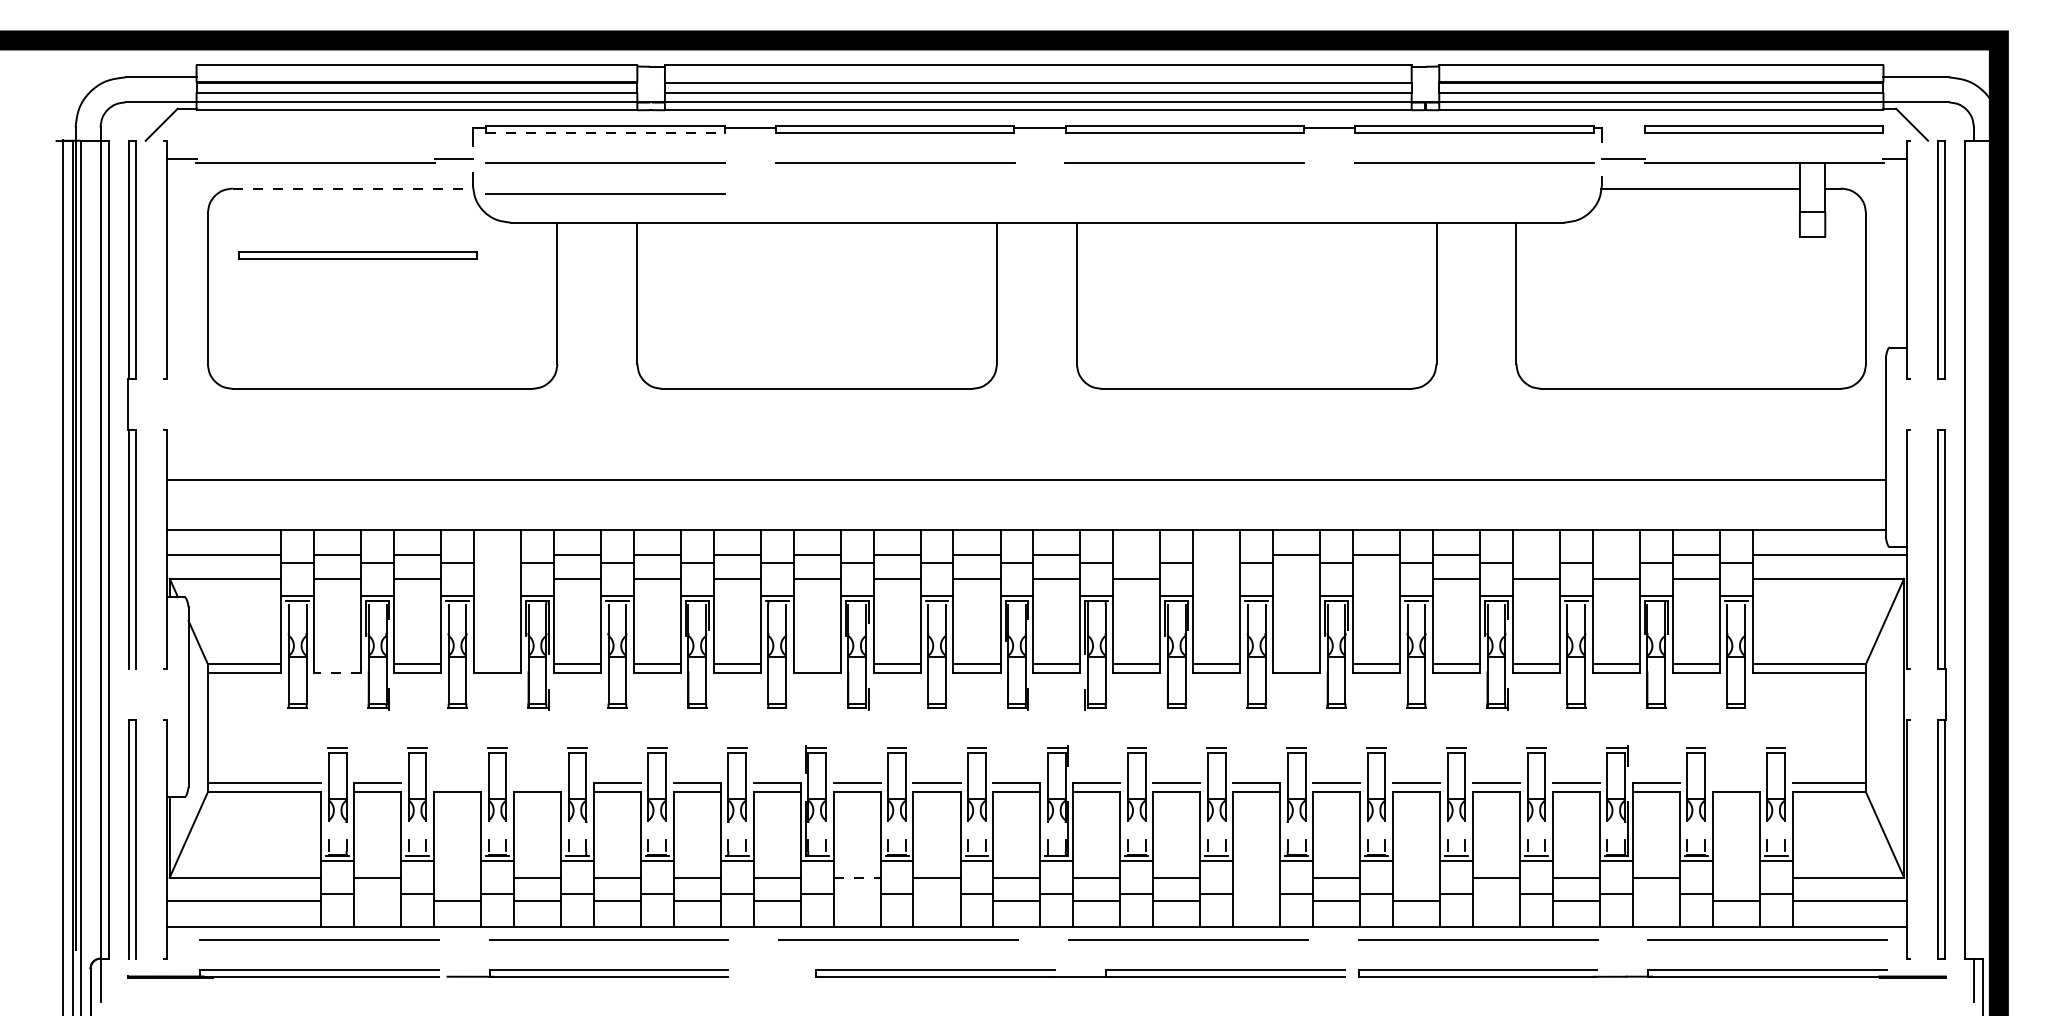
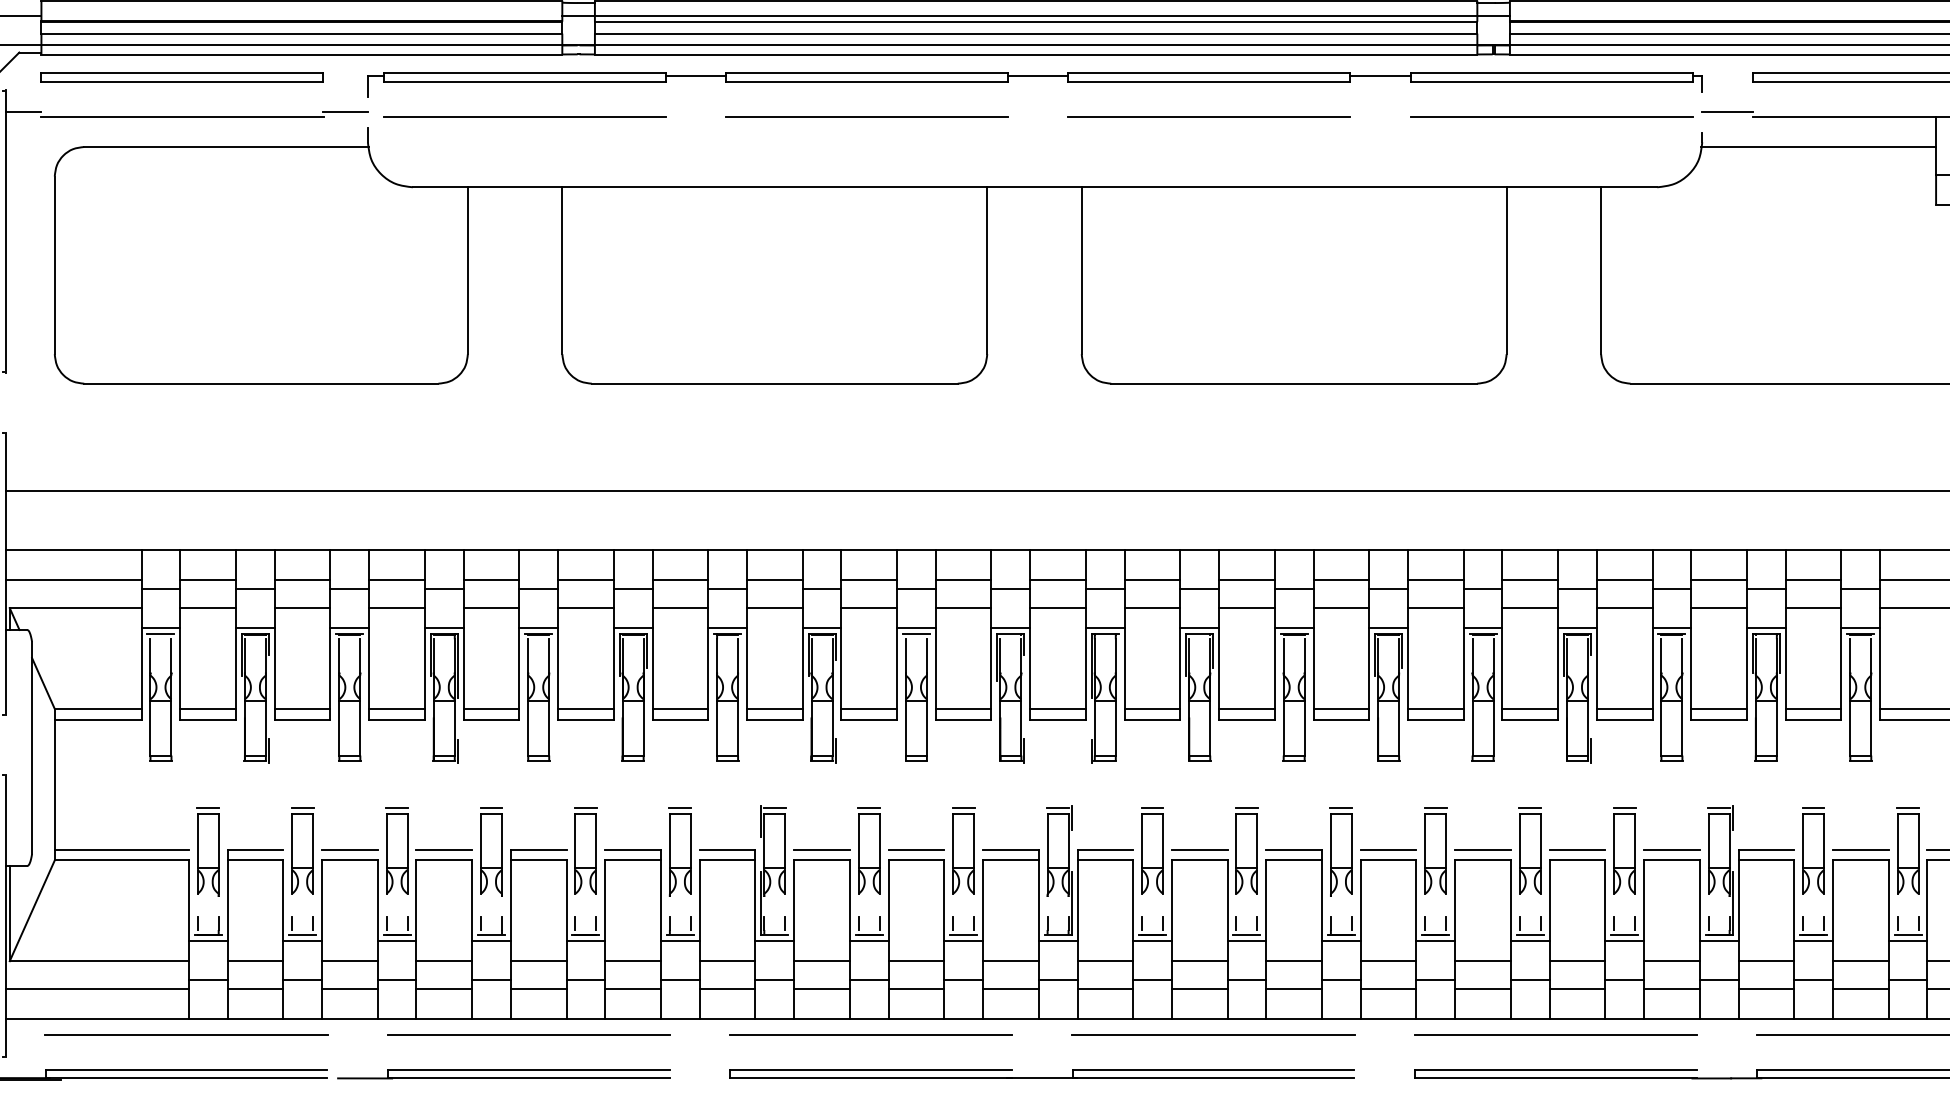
line: (1038, 77) -> (1036, 15), added
line: (605, 133) -> (524, 81), dashed -> solid
line: (353, 188) -> (226, 146), dashed -> solid
line: (605, 193) -> (524, 152), removed
part: (357, 255) -> (181, 77), moved
line: (497, 554) -> (397, 579), added
line: (1136, 554) -> (1152, 579), added
line: (1216, 554) -> (1246, 579), added
line: (1535, 554) -> (1623, 579), added
line: (1615, 554) -> (1718, 579), added
line: (497, 578) -> (397, 607), added
line: (1216, 578) -> (1246, 607), added
line: (1296, 578) -> (1341, 607), added
line: (1376, 578) -> (1435, 607), added
line: (337, 664) -> (207, 709), added
line: (497, 664) -> (397, 709), added
line: (816, 664) -> (774, 709), added
line: (1296, 664) -> (1341, 709), added
line: (337, 673) -> (207, 720), dashed -> solid
line: (457, 783) -> (349, 850), added
line: (537, 783) -> (444, 850), added
line: (1735, 783) -> (1859, 850), added
line: (457, 877) -> (349, 961), added
line: (857, 877) -> (822, 961), dashed -> solid
line: (1256, 877) -> (1293, 961), added
line: (1416, 877) -> (1483, 961), added
line: (1735, 877) -> (1859, 961), added
line: (377, 901) -> (255, 989), added
line: (856, 901) -> (821, 989), added
line: (936, 901) -> (915, 989), added
line: (1256, 901) -> (1293, 989), added
line: (1495, 901) -> (1576, 989), added
line: (1655, 901) -> (1765, 989), added
part: (1080, 973) -> (1042, 1074), moved

